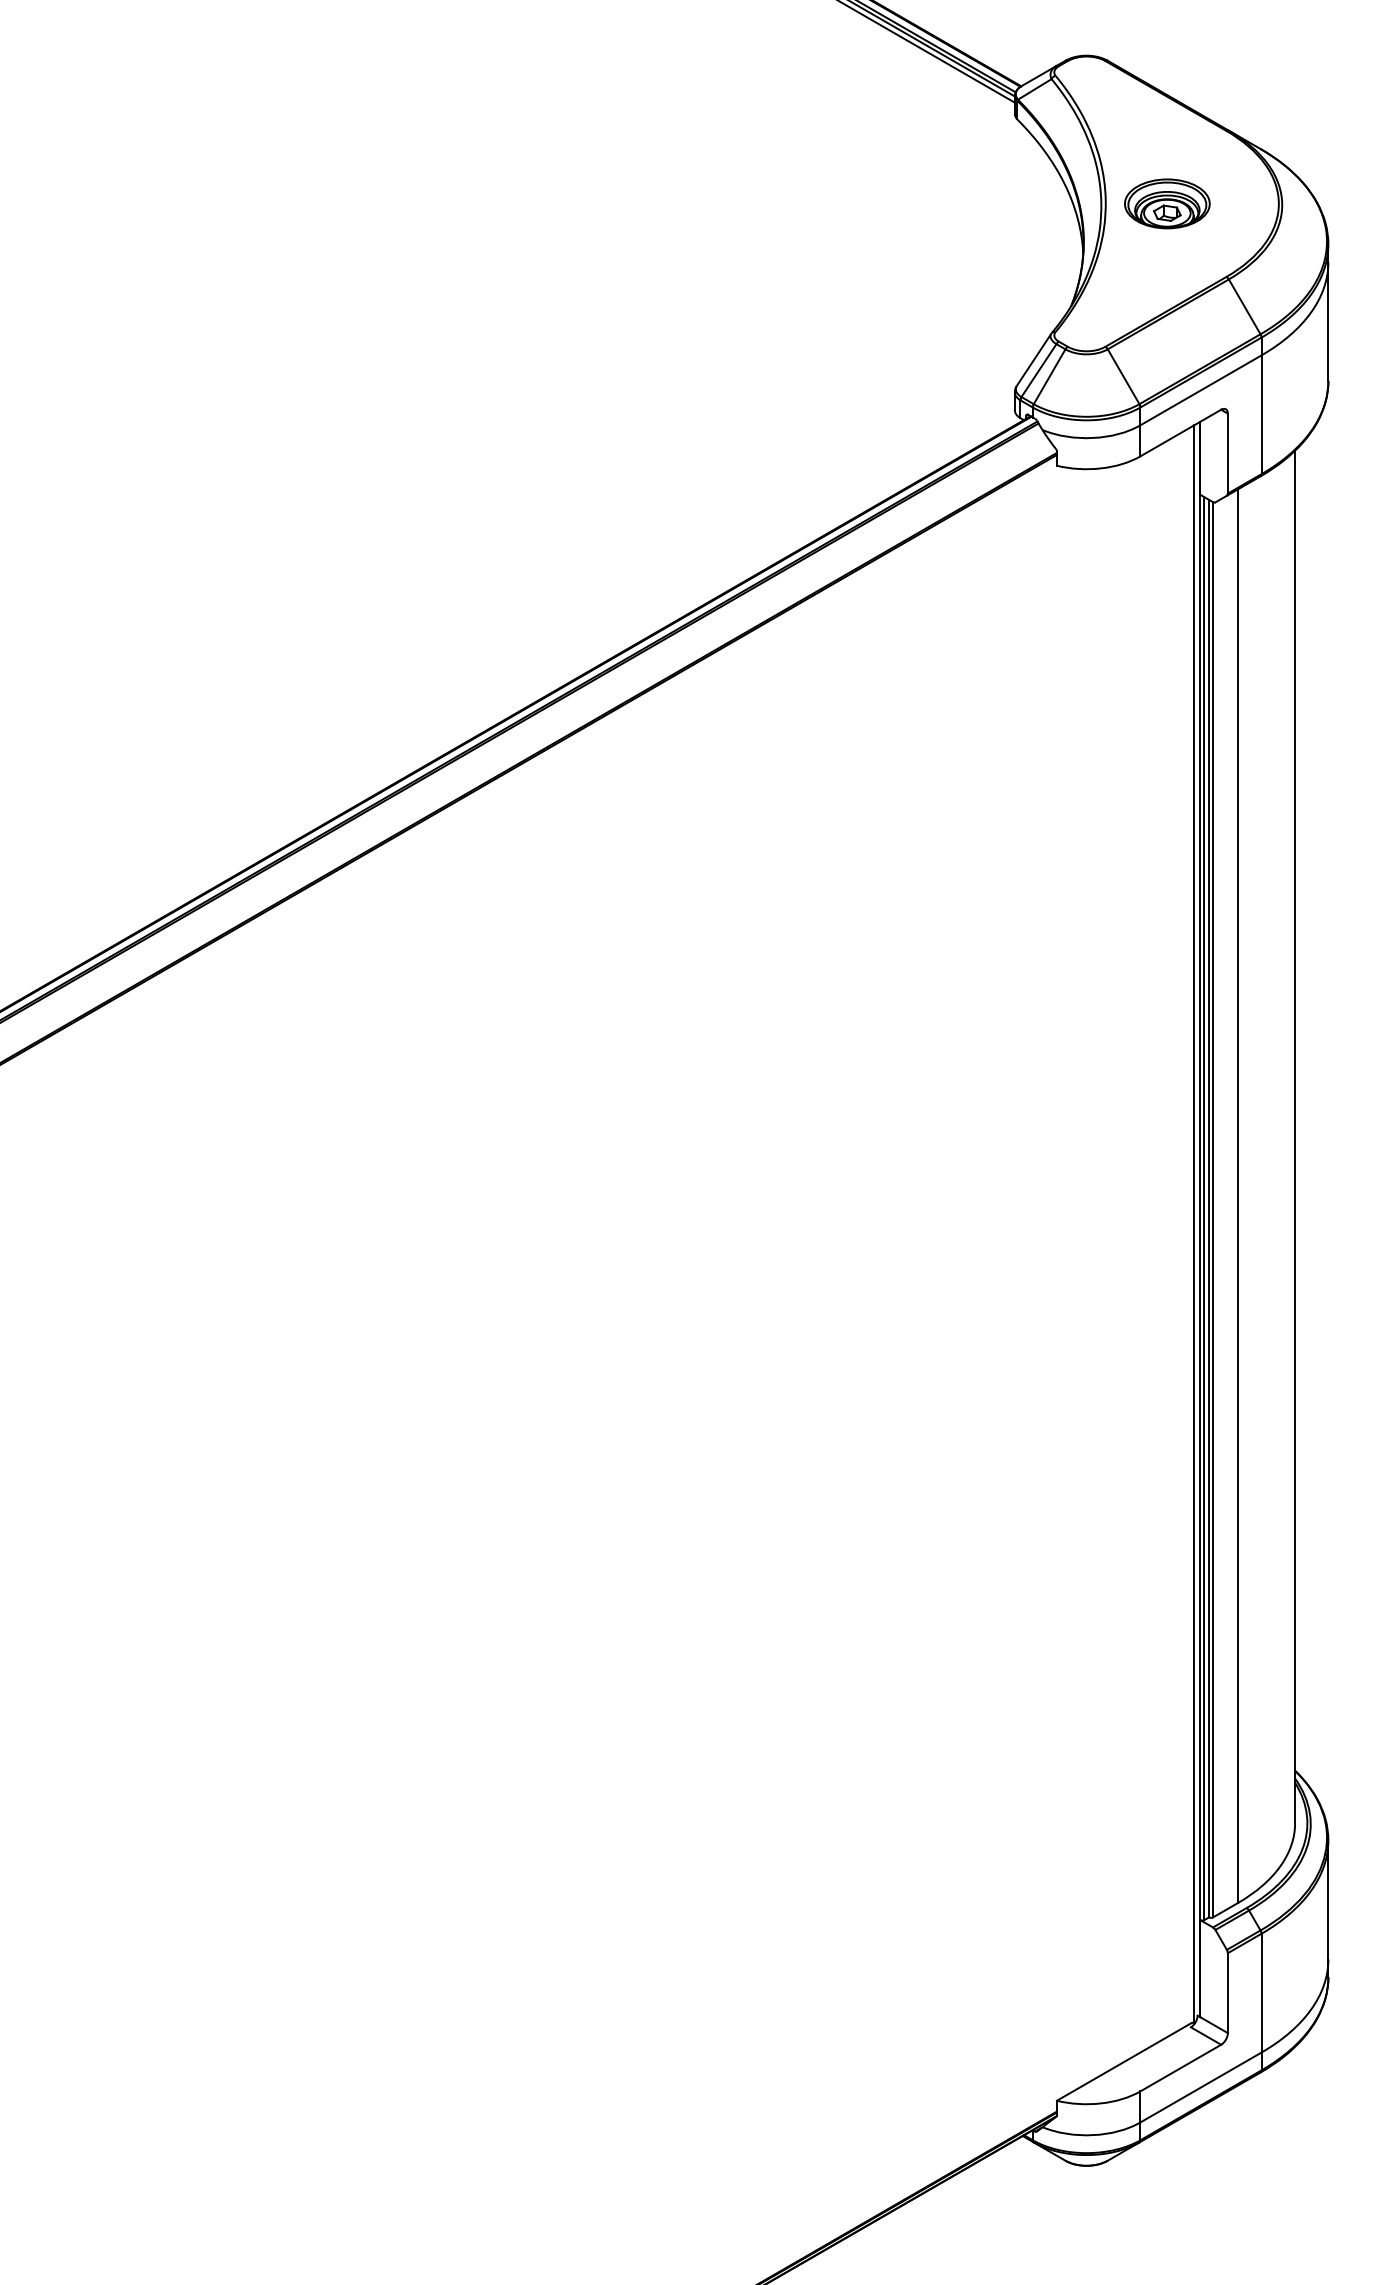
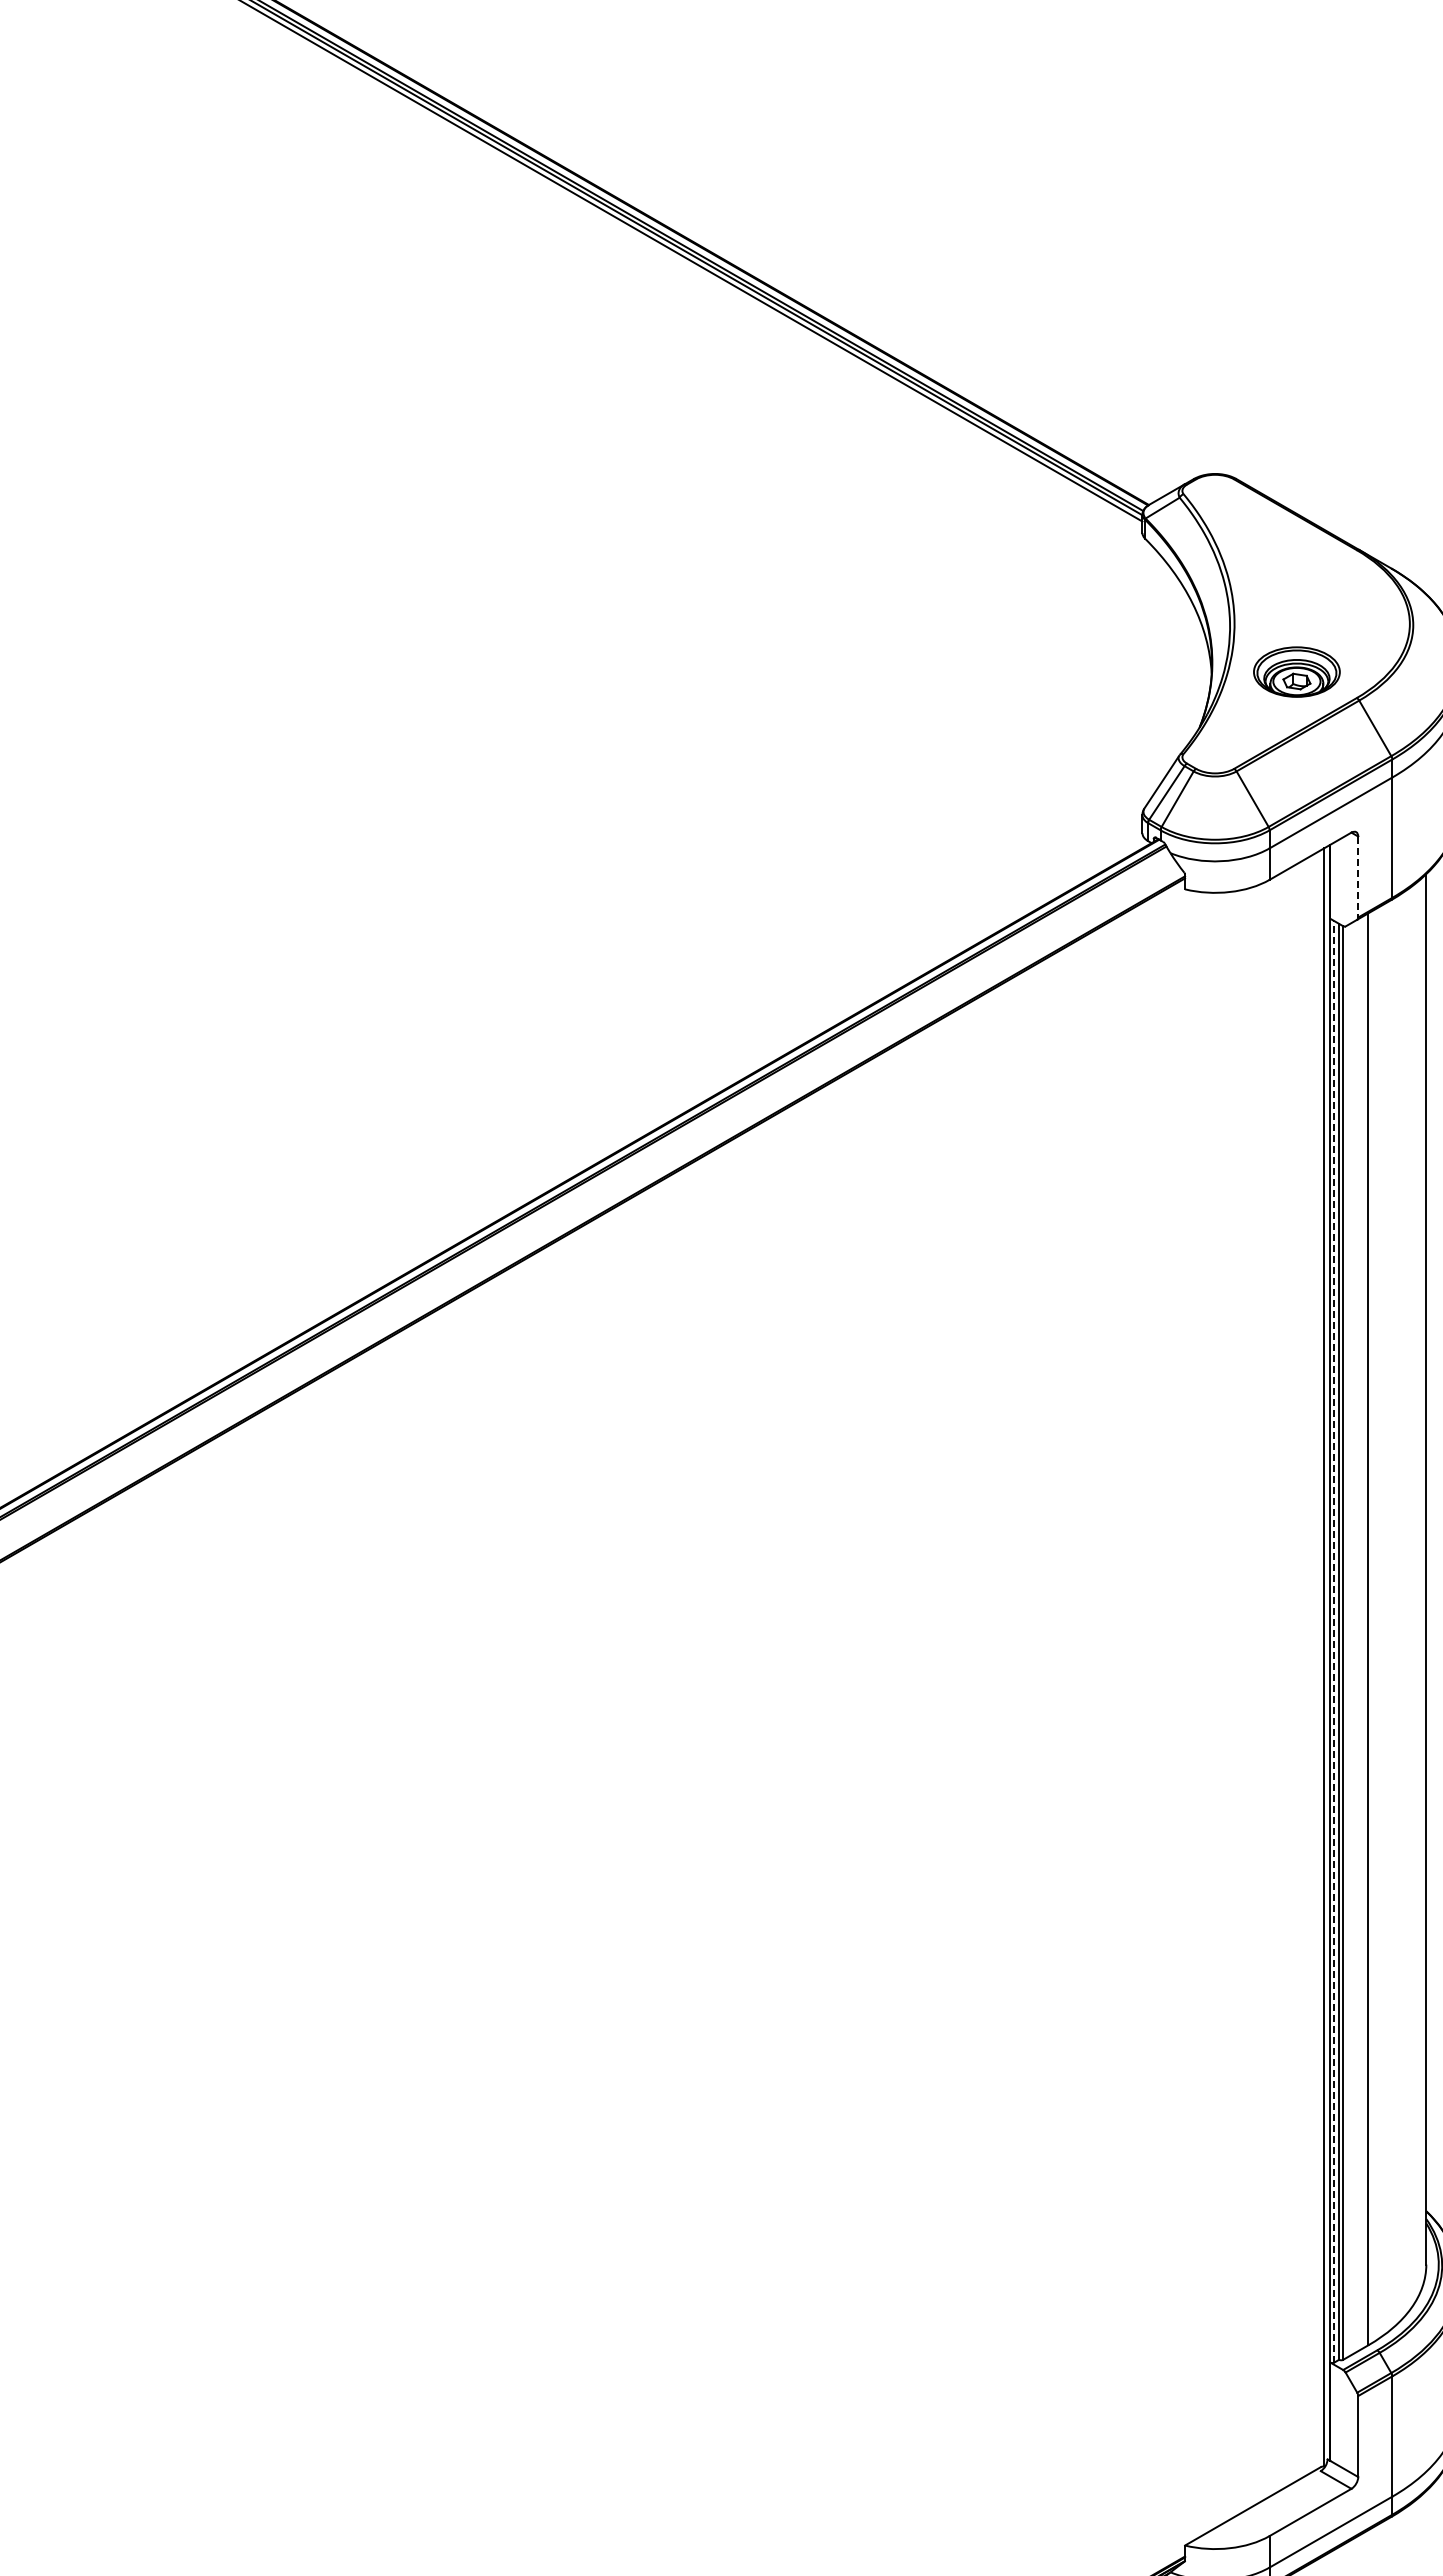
part: (1166, 203) -> (1296, 671), moved
line: (1228, 454) -> (1358, 877), solid -> dashed
line: (1204, 1208) -> (1334, 1641), solid -> dashed

